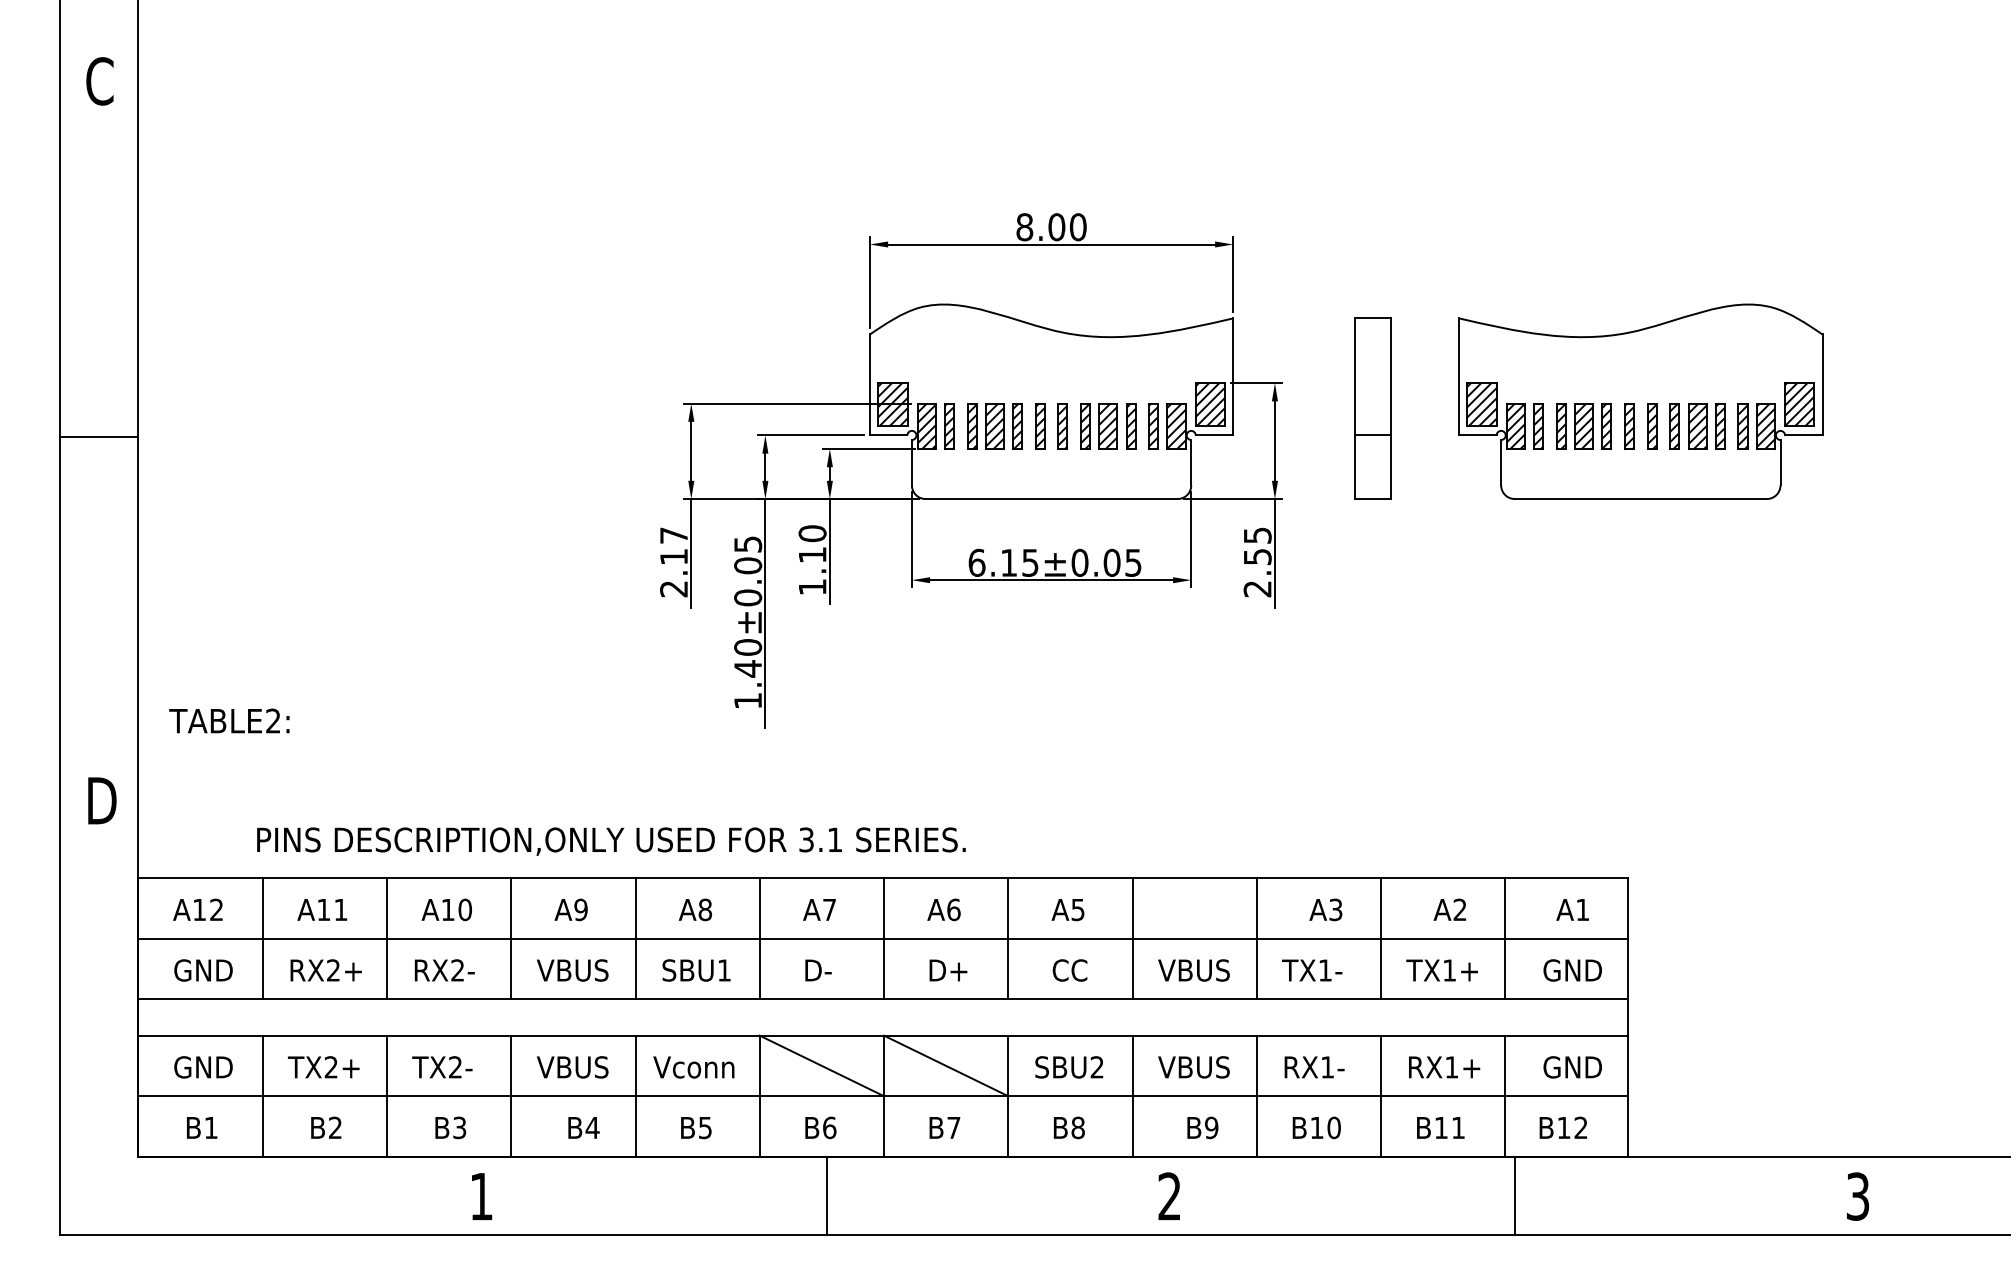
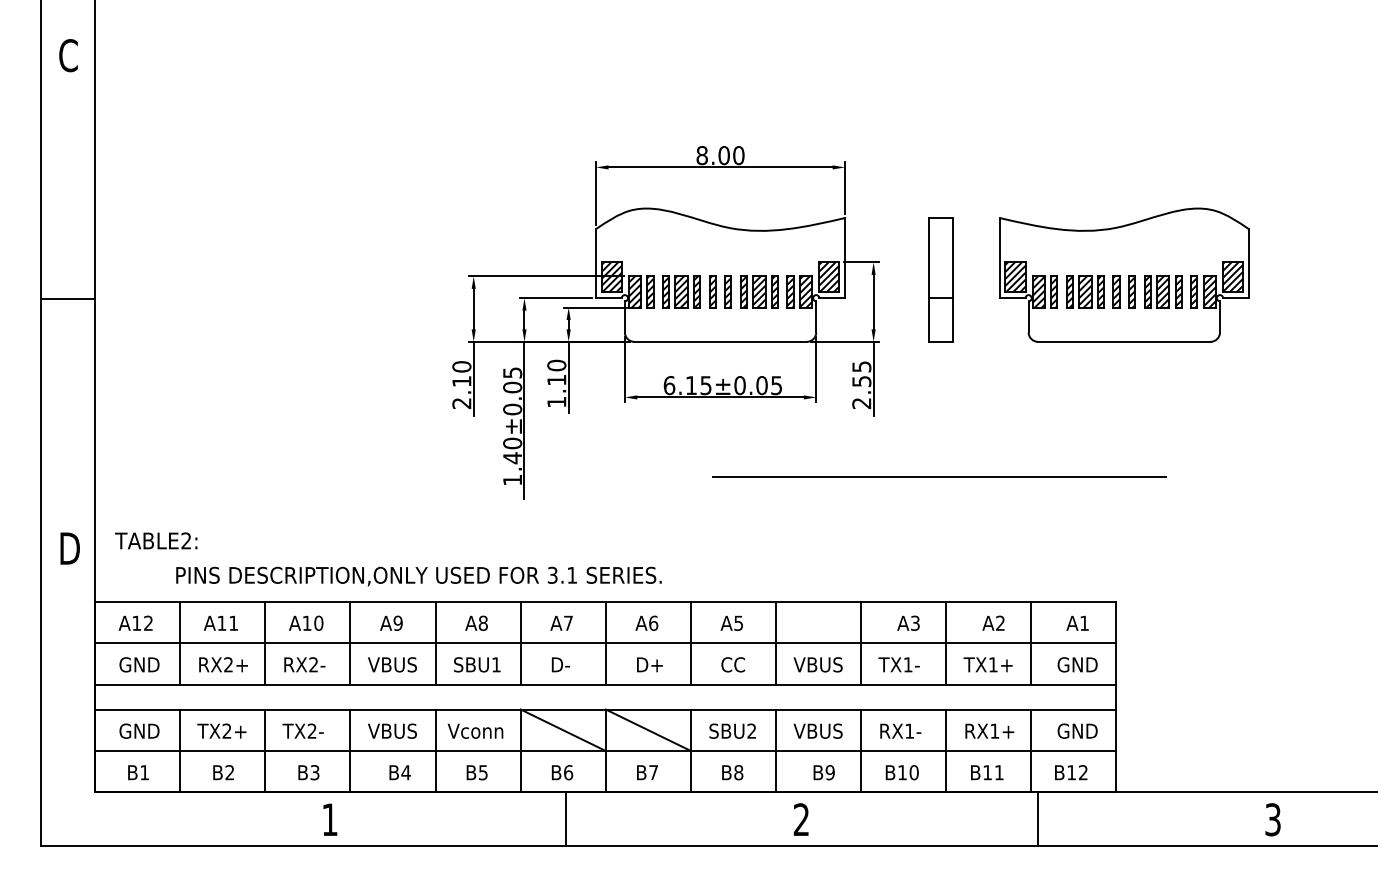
text: (673, 535) -> (461, 366), 2.17 -> 2.10
line: (1371, 697) -> (939, 477), added
text: (229, 720) -> (156, 540), moved

